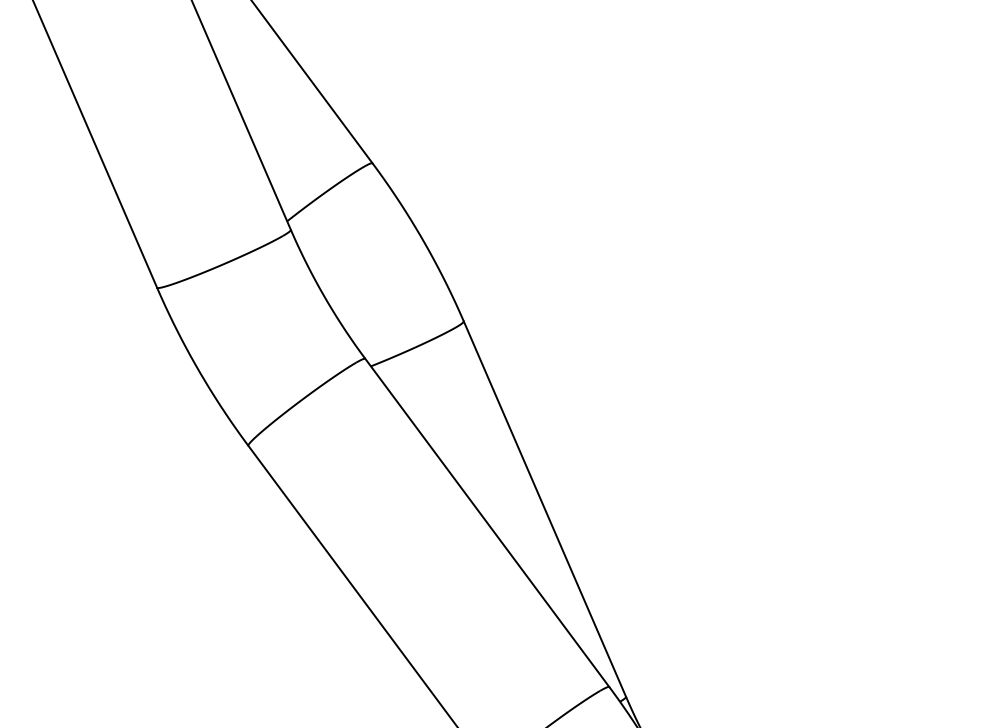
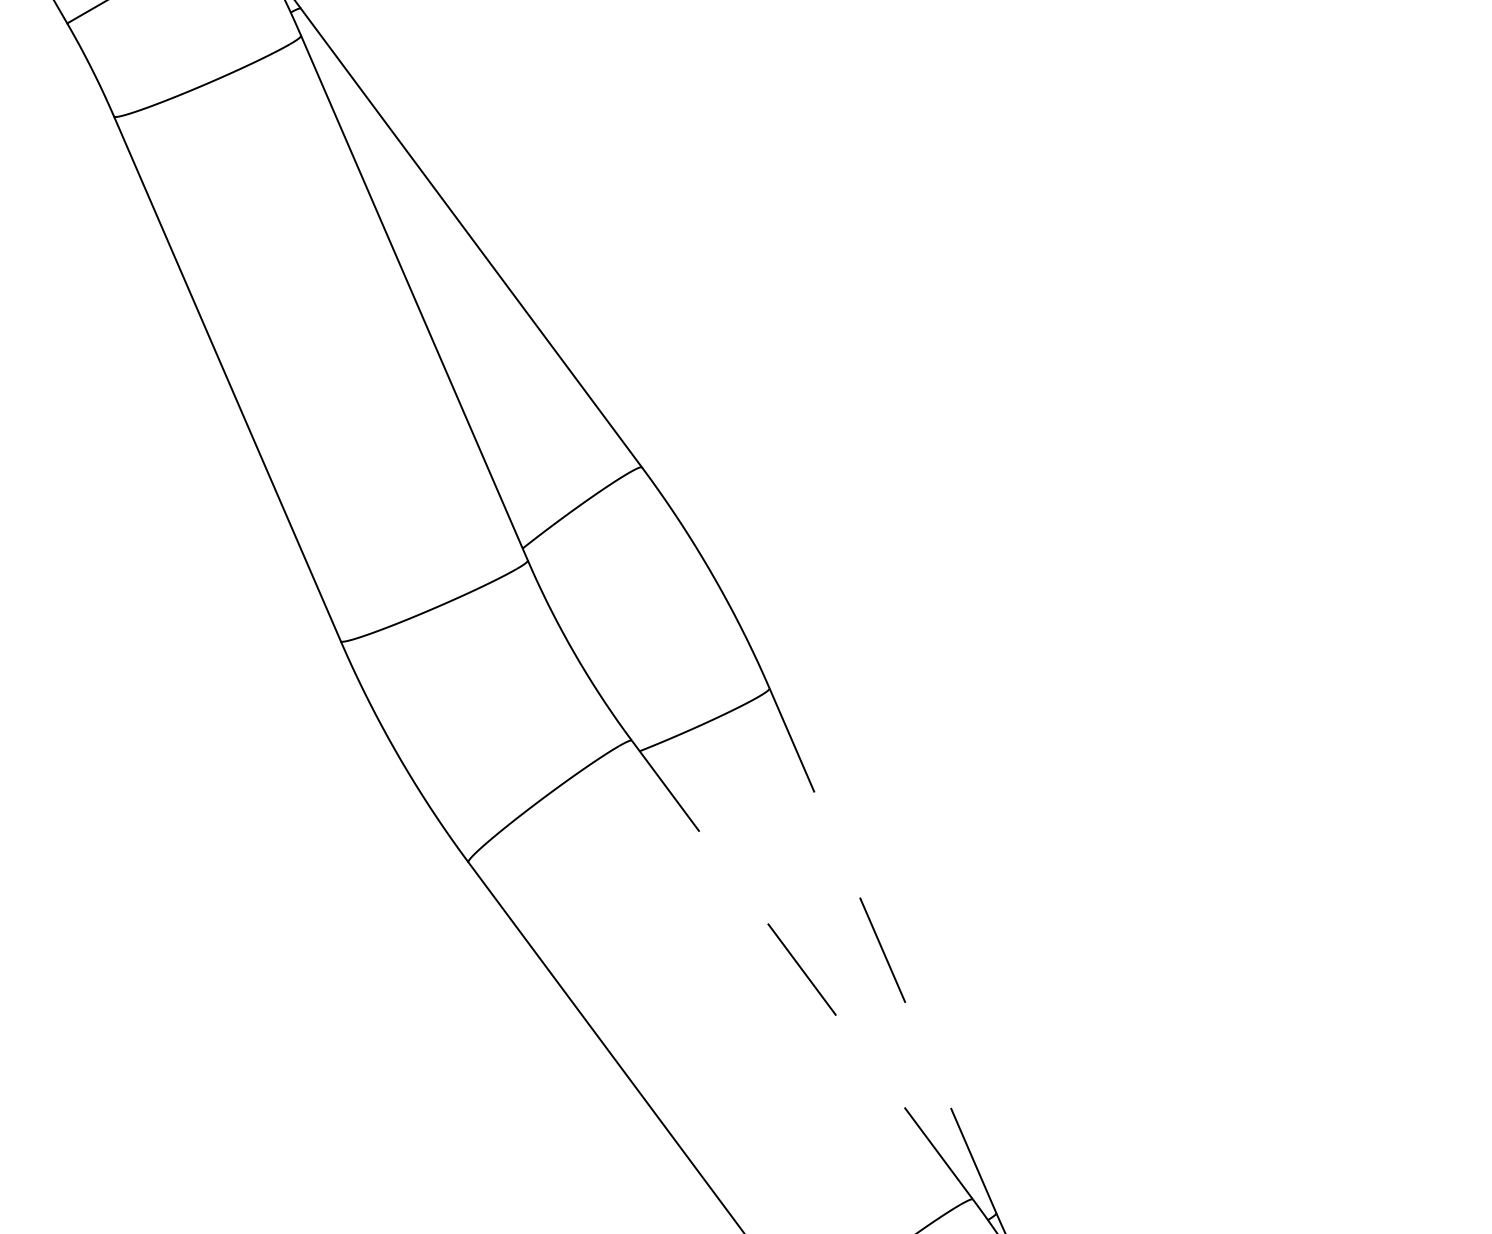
line: (544, 508) -> (882, 950), solid -> dashed
line: (487, 523) -> (802, 970), solid -> dashed

